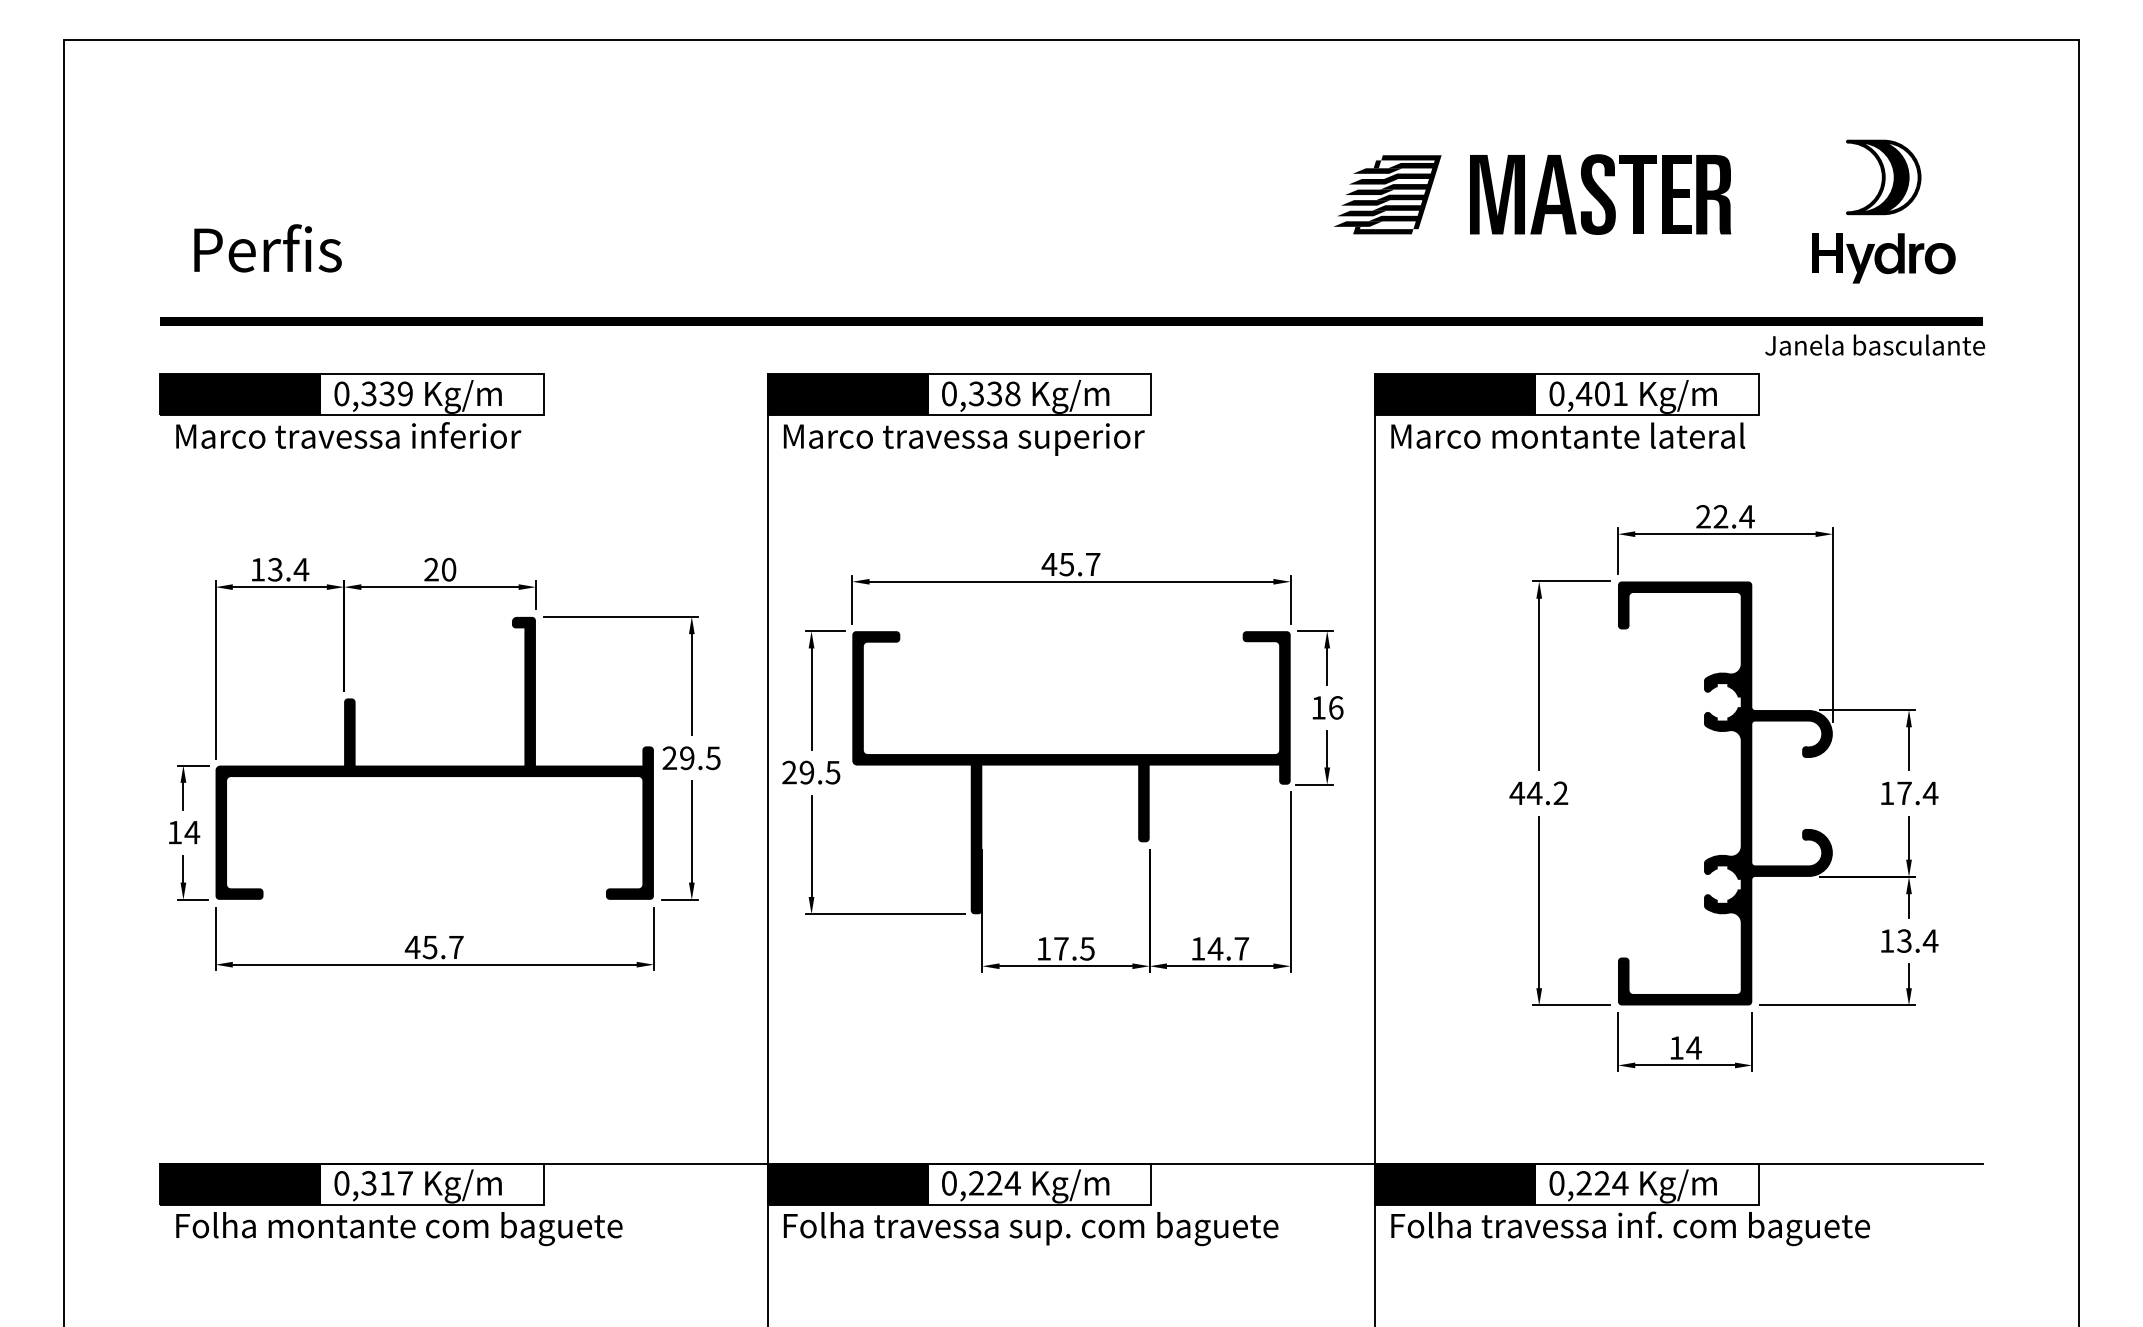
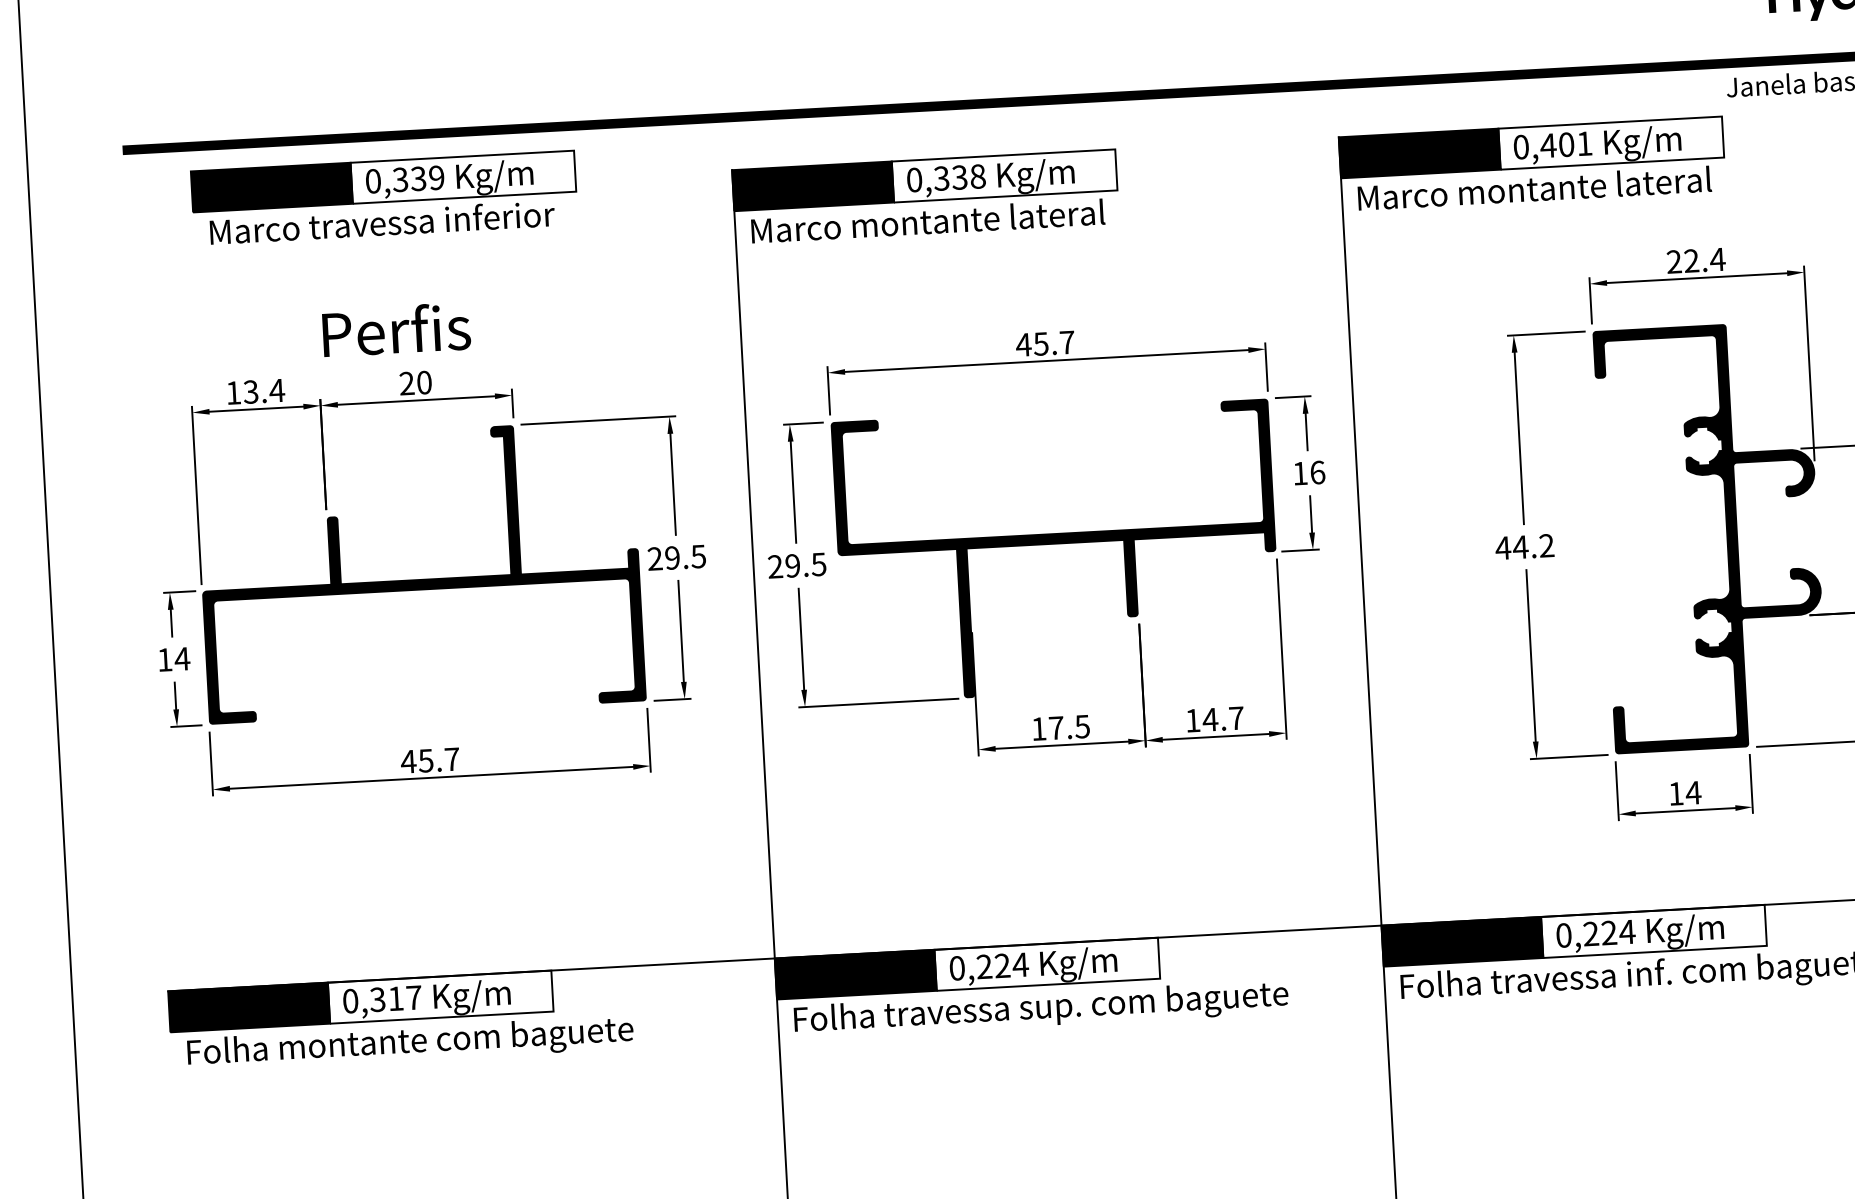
text: (267, 248) -> (396, 329), moved
part: (351, 410) -> (383, 197), moved
text: (1013, 438) -> (981, 221), Marco travessa superior -> Marco montante lateral

